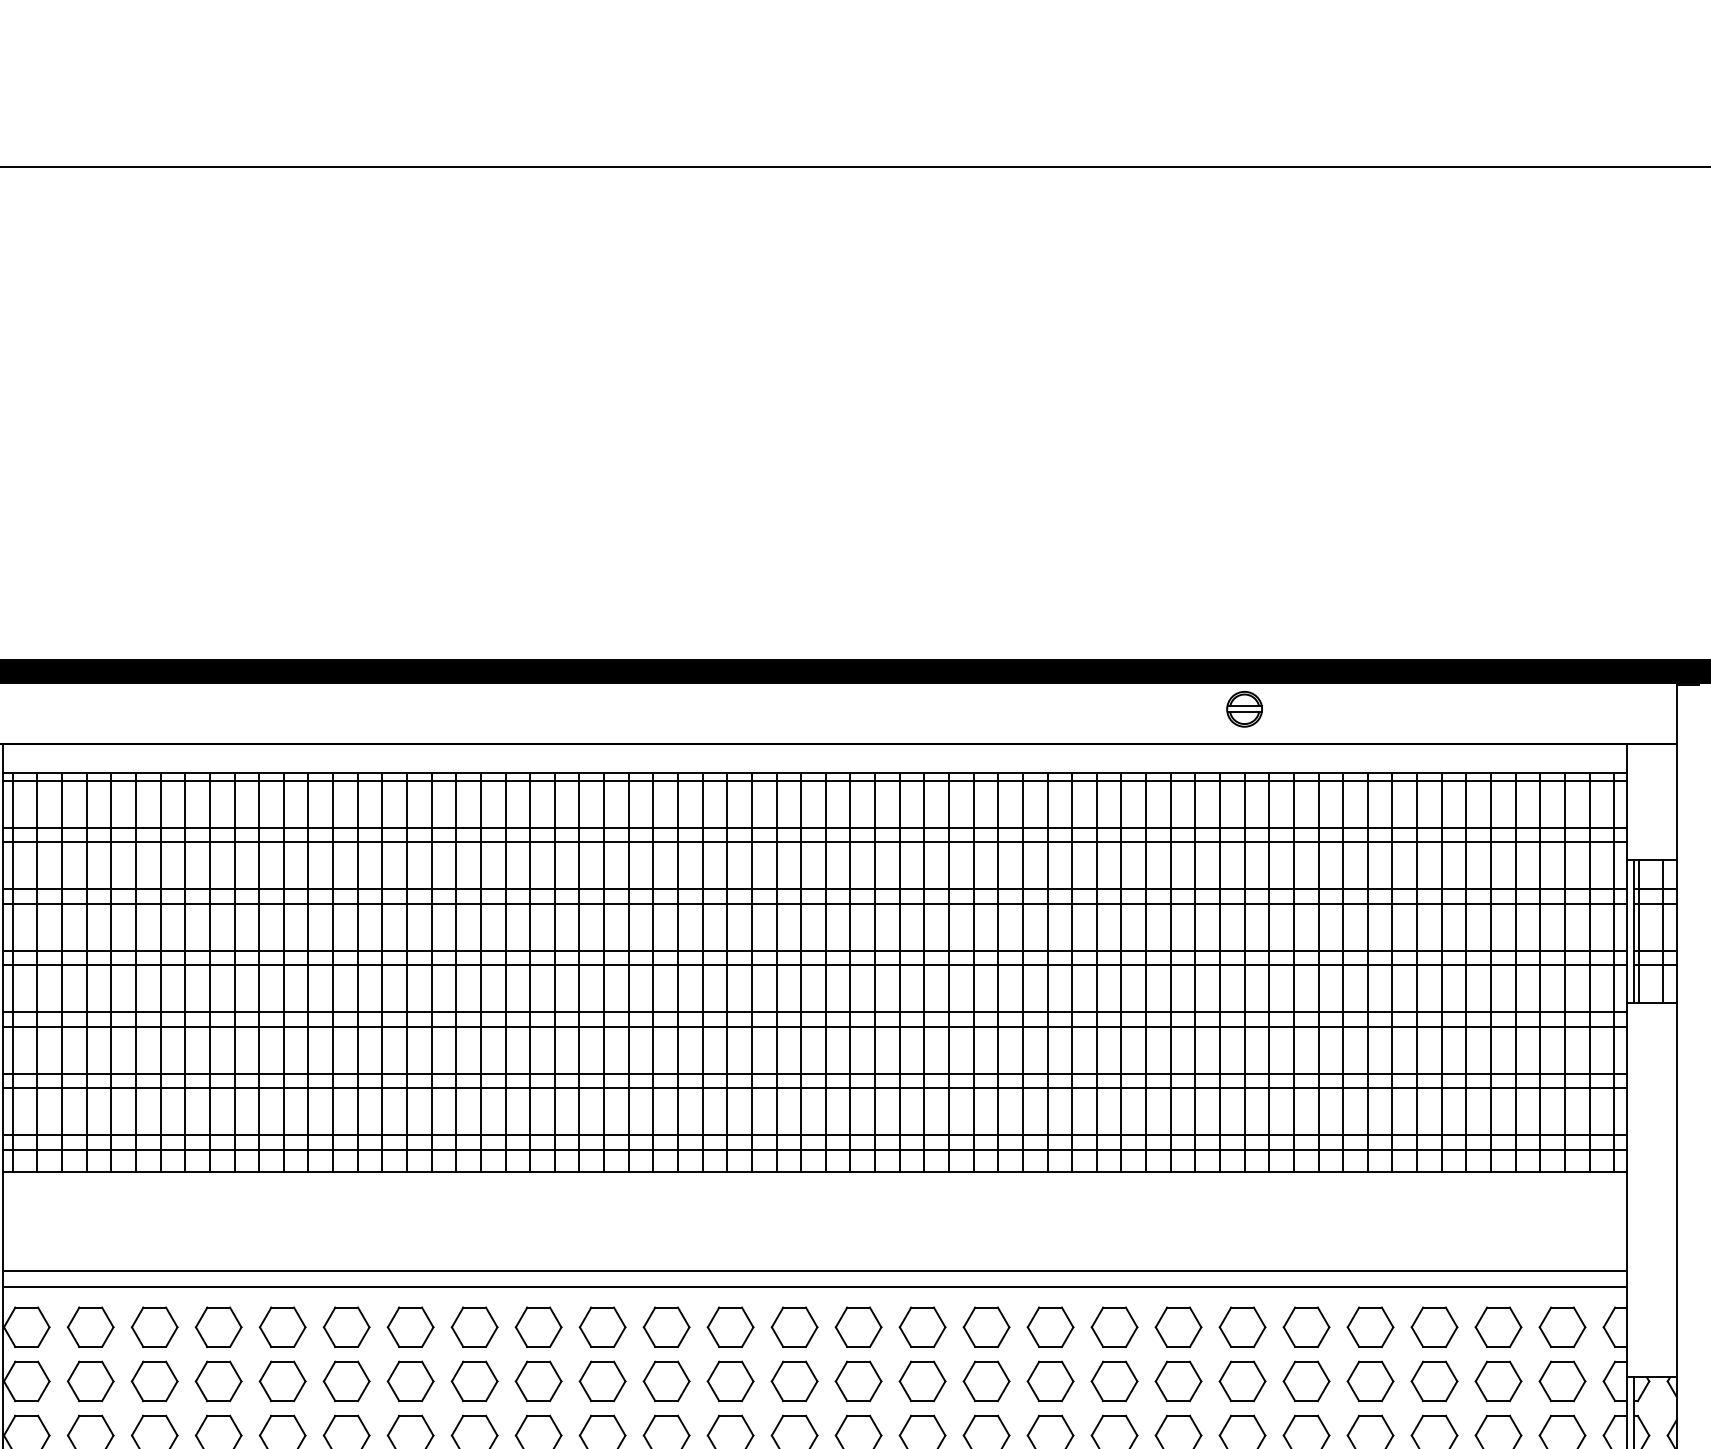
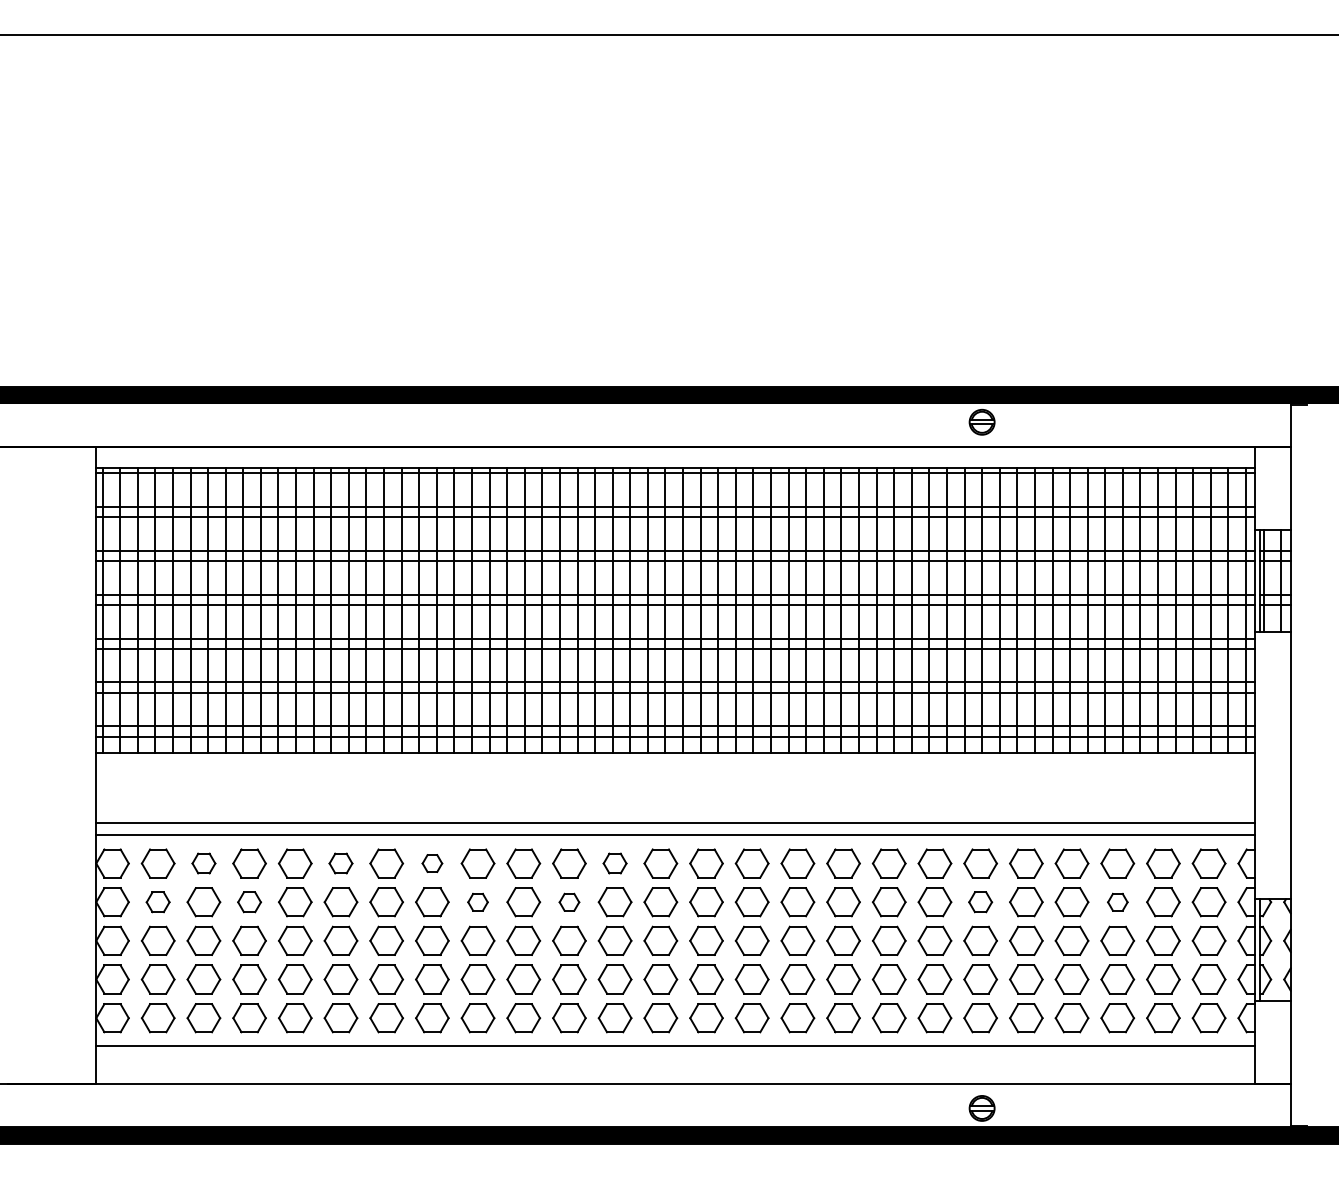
part: (154, 1327) -> (203, 863), size x0.7
part: (346, 1327) -> (340, 863), size x0.7
part: (474, 1327) -> (432, 863), size x0.6
part: (729, 1327) -> (614, 863), size x0.7
part: (89, 1381) -> (157, 902), size x0.7
part: (218, 1381) -> (249, 902), size x0.7
part: (537, 1381) -> (477, 902), size x0.6
part: (666, 1381) -> (569, 902), size x0.6
part: (1242, 1381) -> (980, 902), size x0.7
part: (1434, 1381) -> (1117, 902), size x0.6

